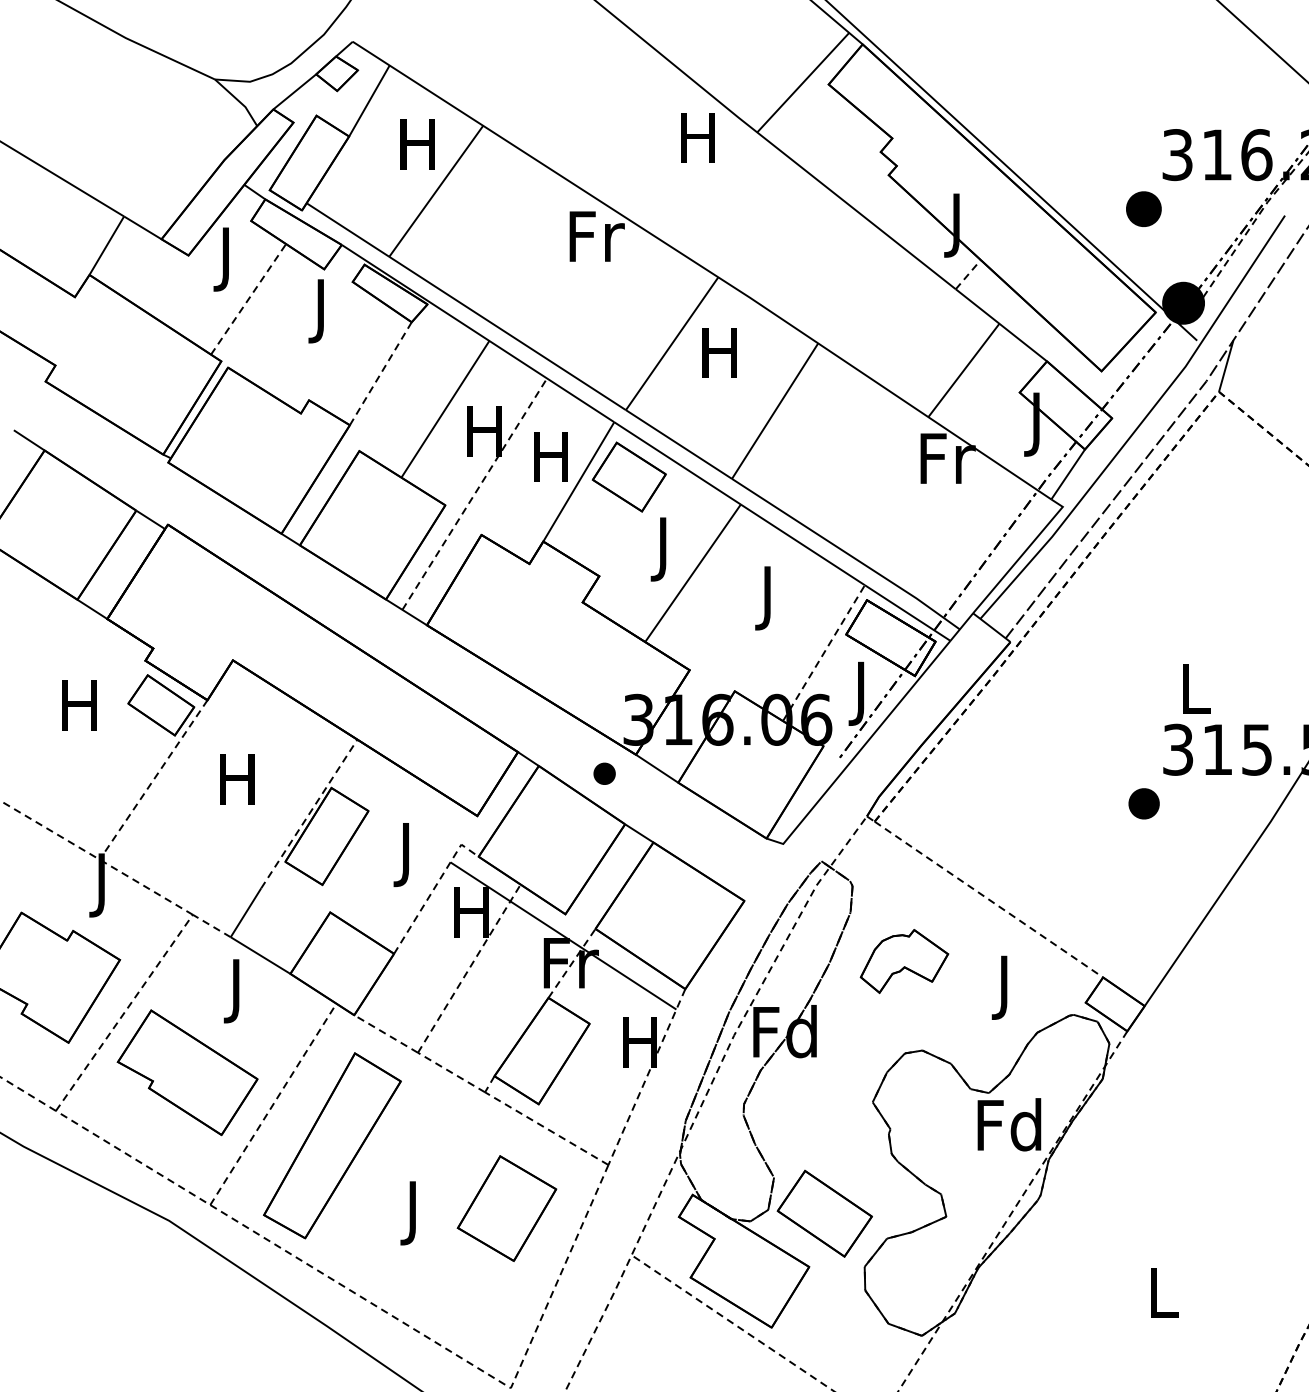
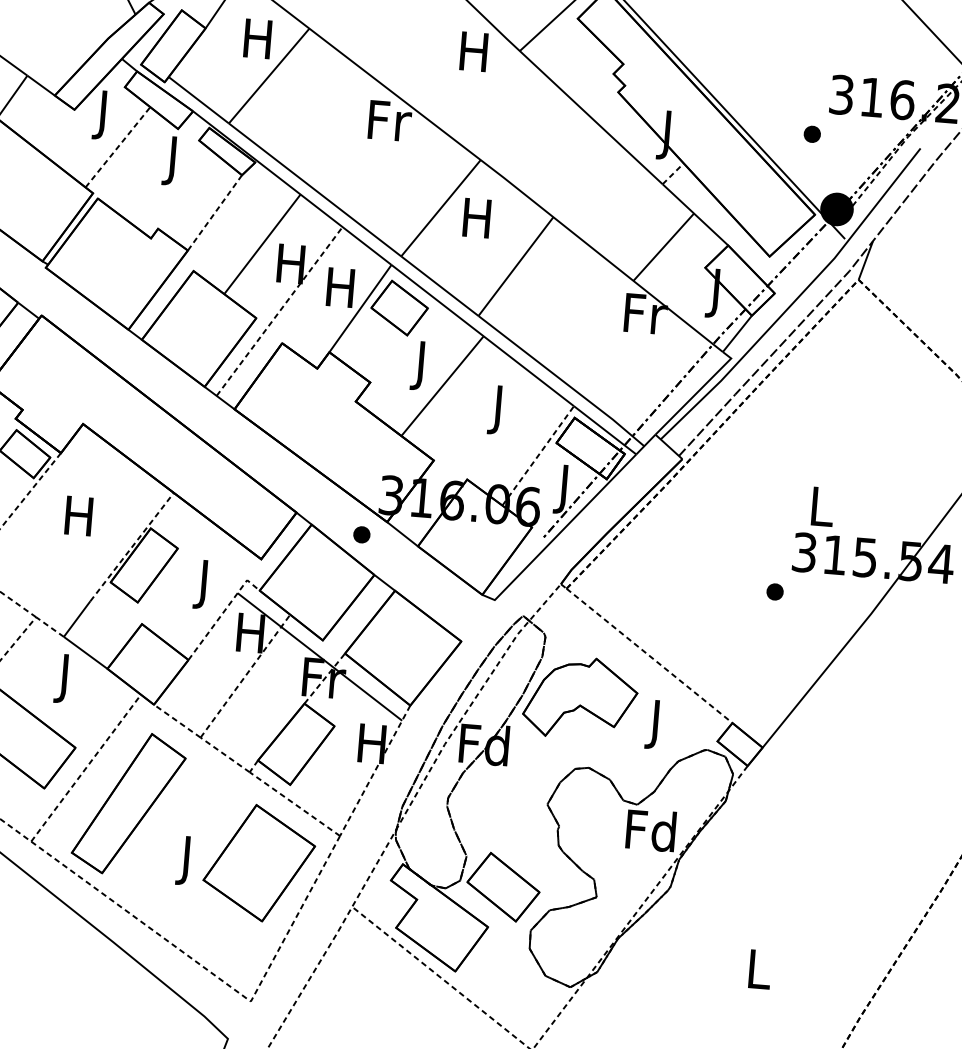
part: (1143, 208) -> (812, 134), size x0.62
part: (1144, 803) -> (775, 591), size x0.71
part: (904, 961) -> (580, 698), size x1.67
part: (506, 1208) -> (258, 863), size x1.43

